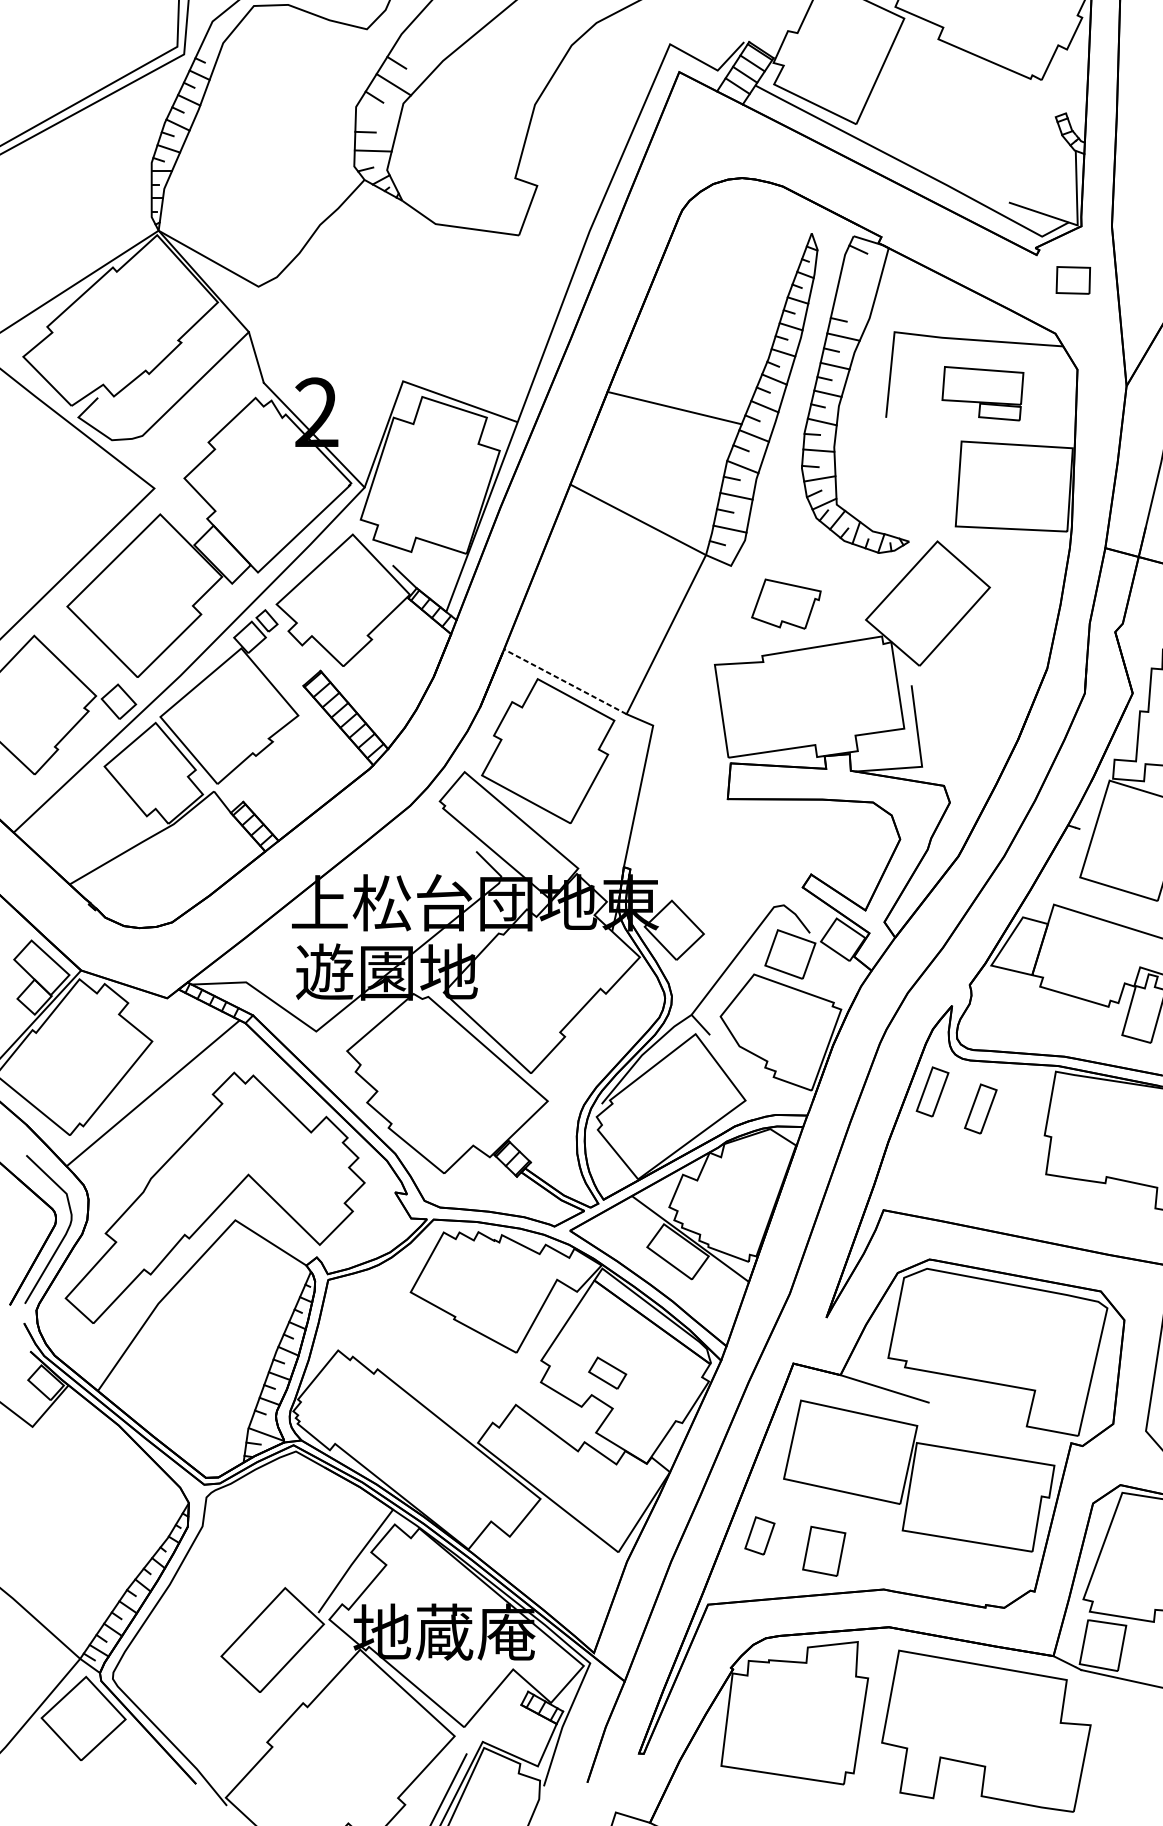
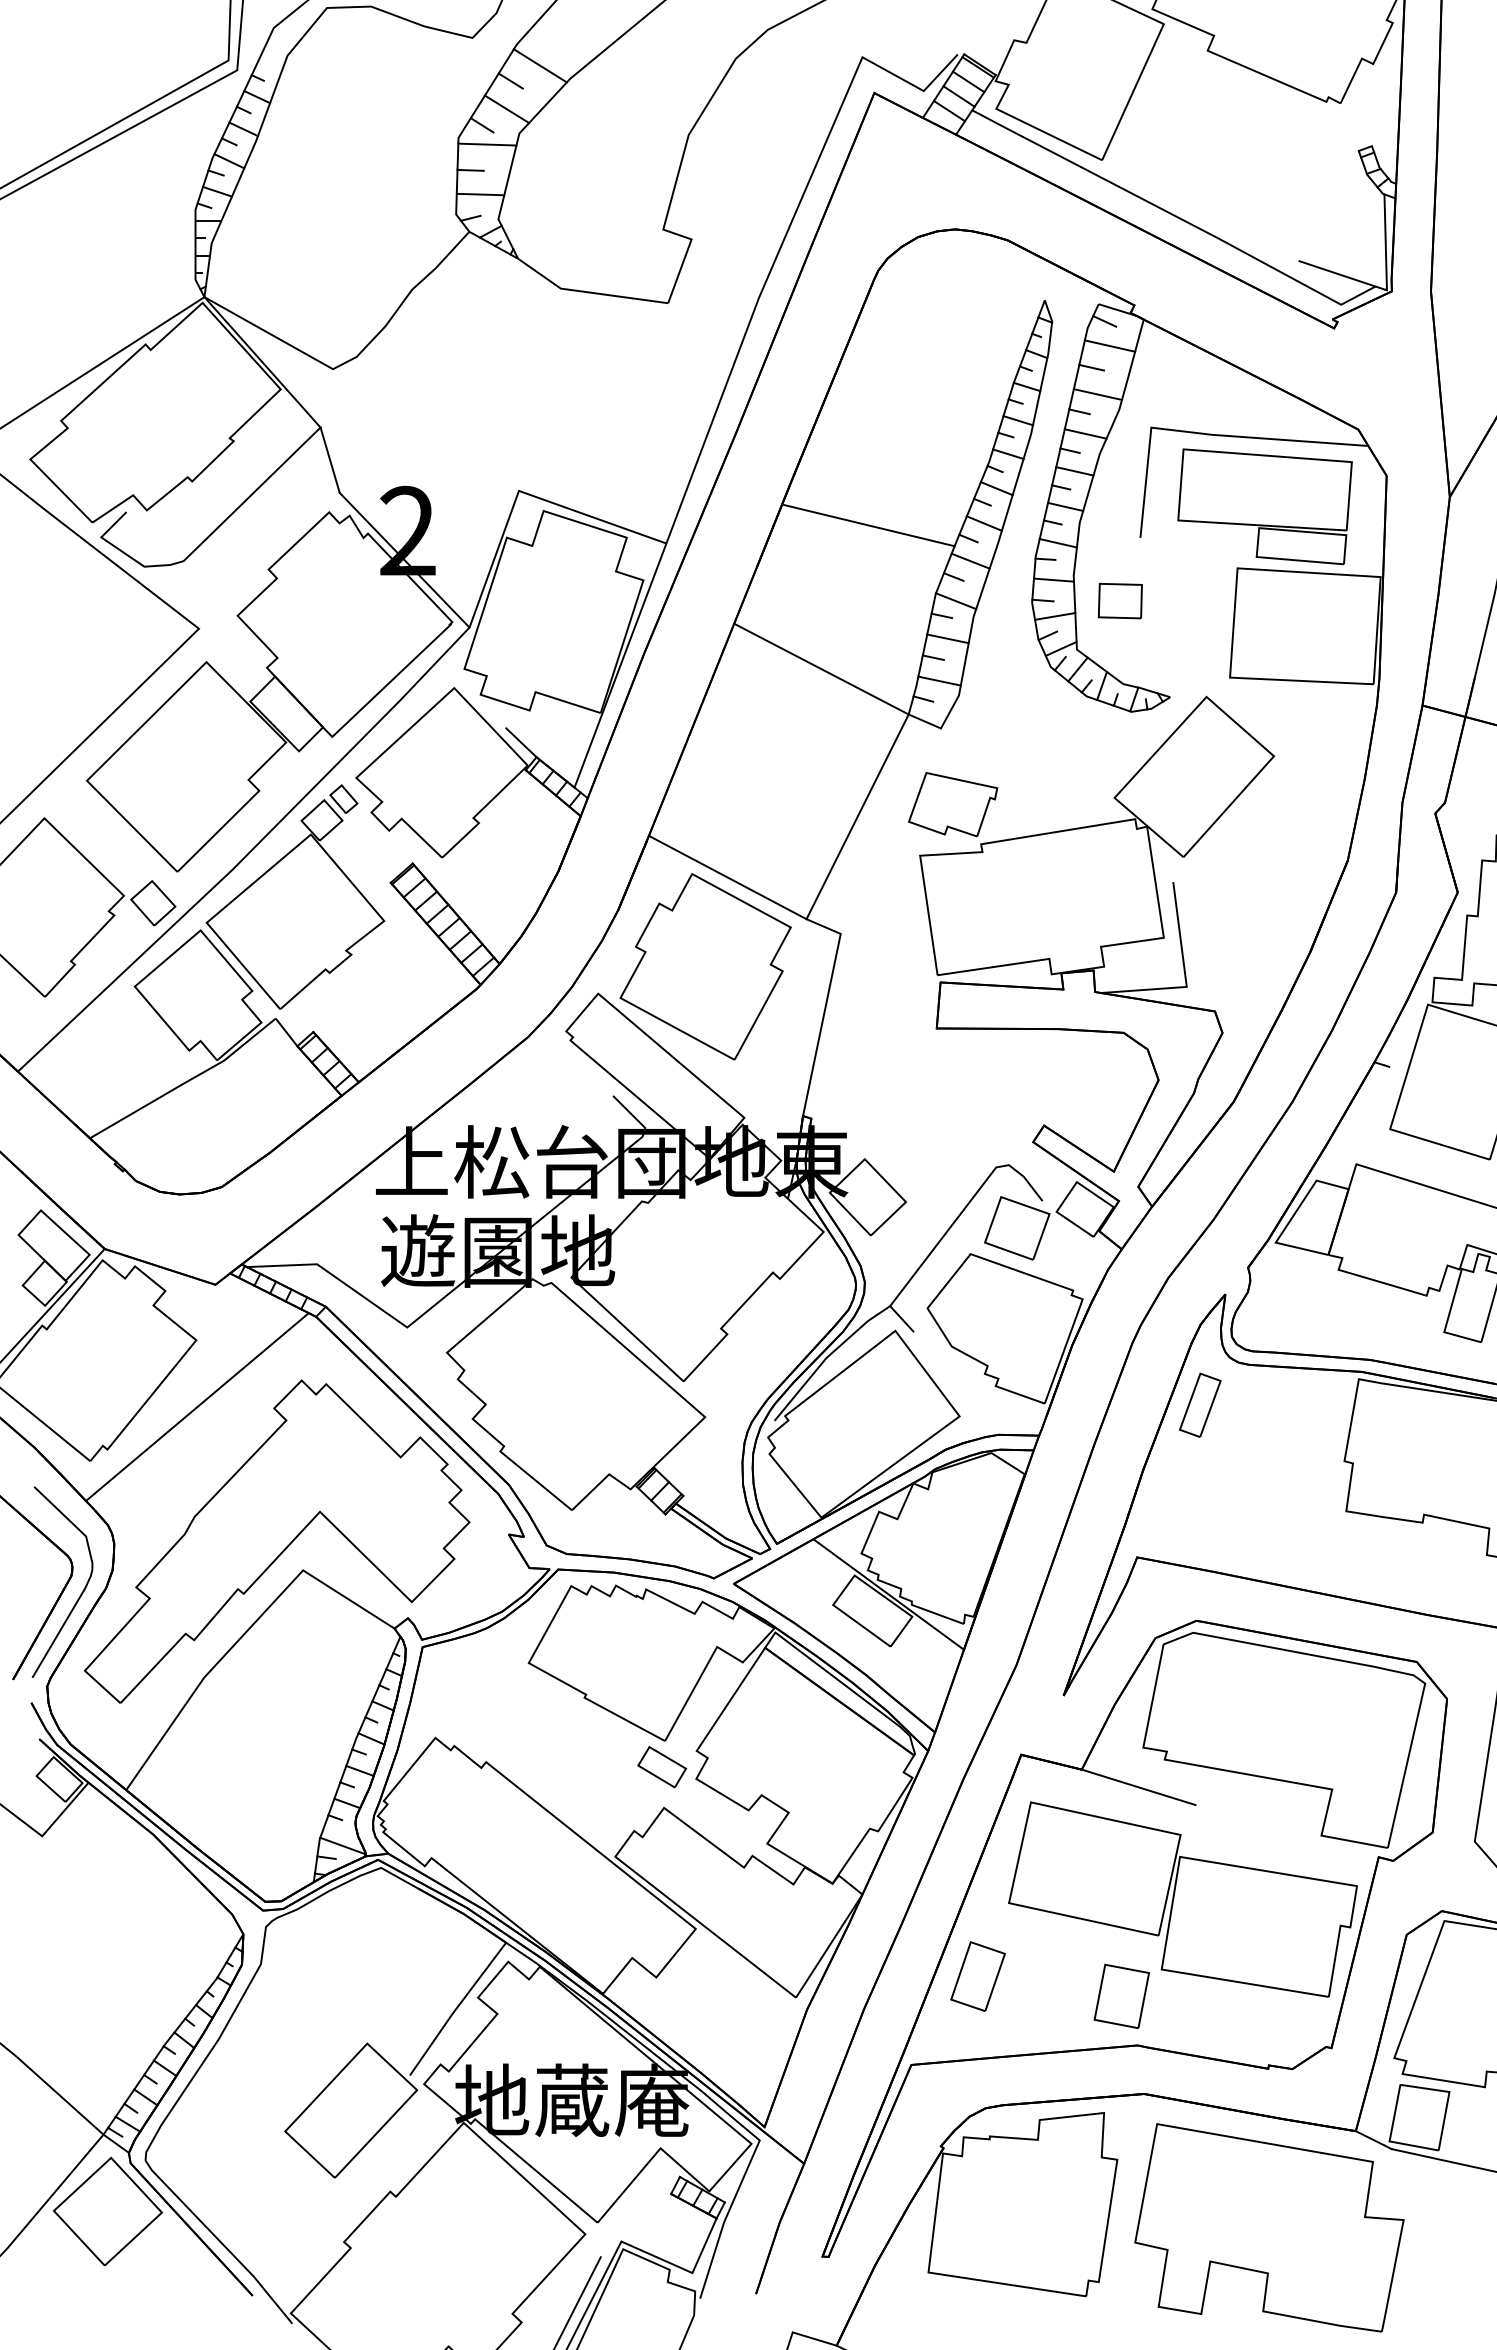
line: (419, 50) -> (539, 65), added
line: (378, 112) -> (487, 144), added
line: (862, 268) -> (1109, 345), added
part: (1072, 279) -> (1119, 600), moved
line: (848, 285) -> (1091, 367), added
line: (852, 306) -> (1097, 394), added
part: (982, 393) -> (1264, 506), size x1.67
part: (786, 604) -> (953, 804), moved
line: (565, 681) -> (727, 877), dashed -> solid
part: (980, 1108) -> (1262, 1426), removed
part: (607, 1373) -> (662, 1767), moved
part: (759, 1535) -> (977, 1976), size x1.43
part: (823, 1550) -> (1121, 1995), moved

